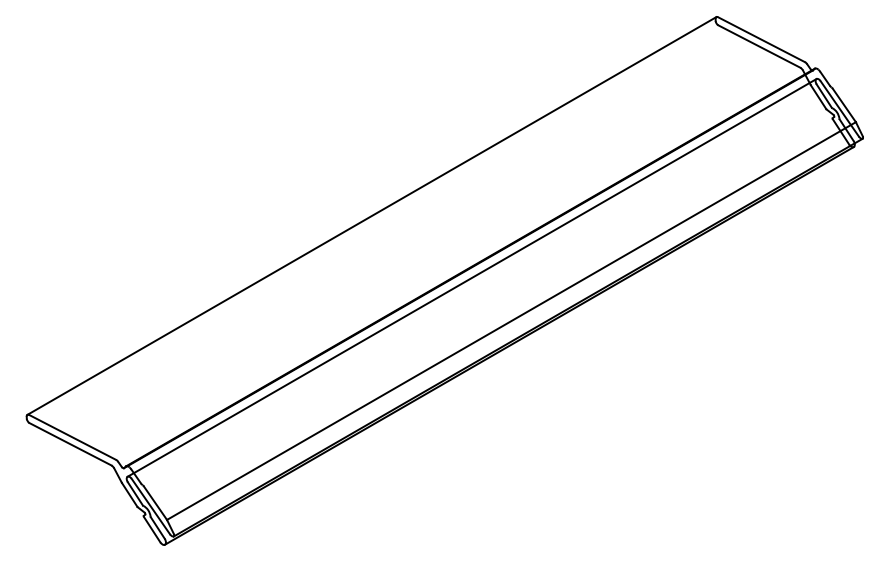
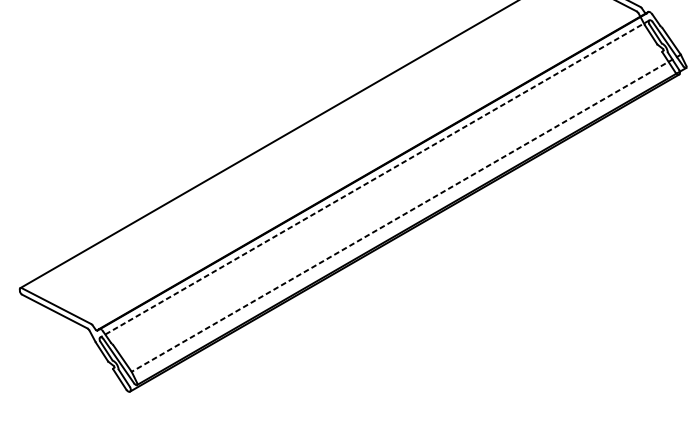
line: (472, 277) -> (375, 178), solid -> dashed
line: (511, 321) -> (406, 213), solid -> dashed

